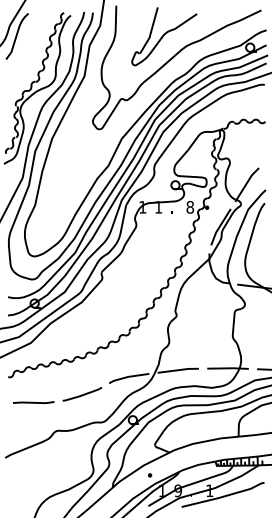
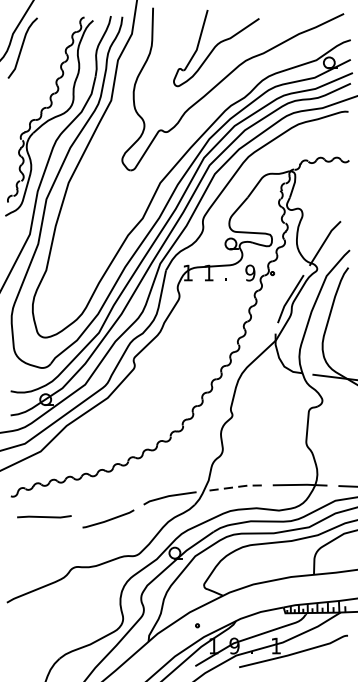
text: (190, 207) -> (250, 273), 8 -> 9
line: (178, 370) -> (234, 487), solid -> dashed
line: (33, 402) -> (44, 516), moved

